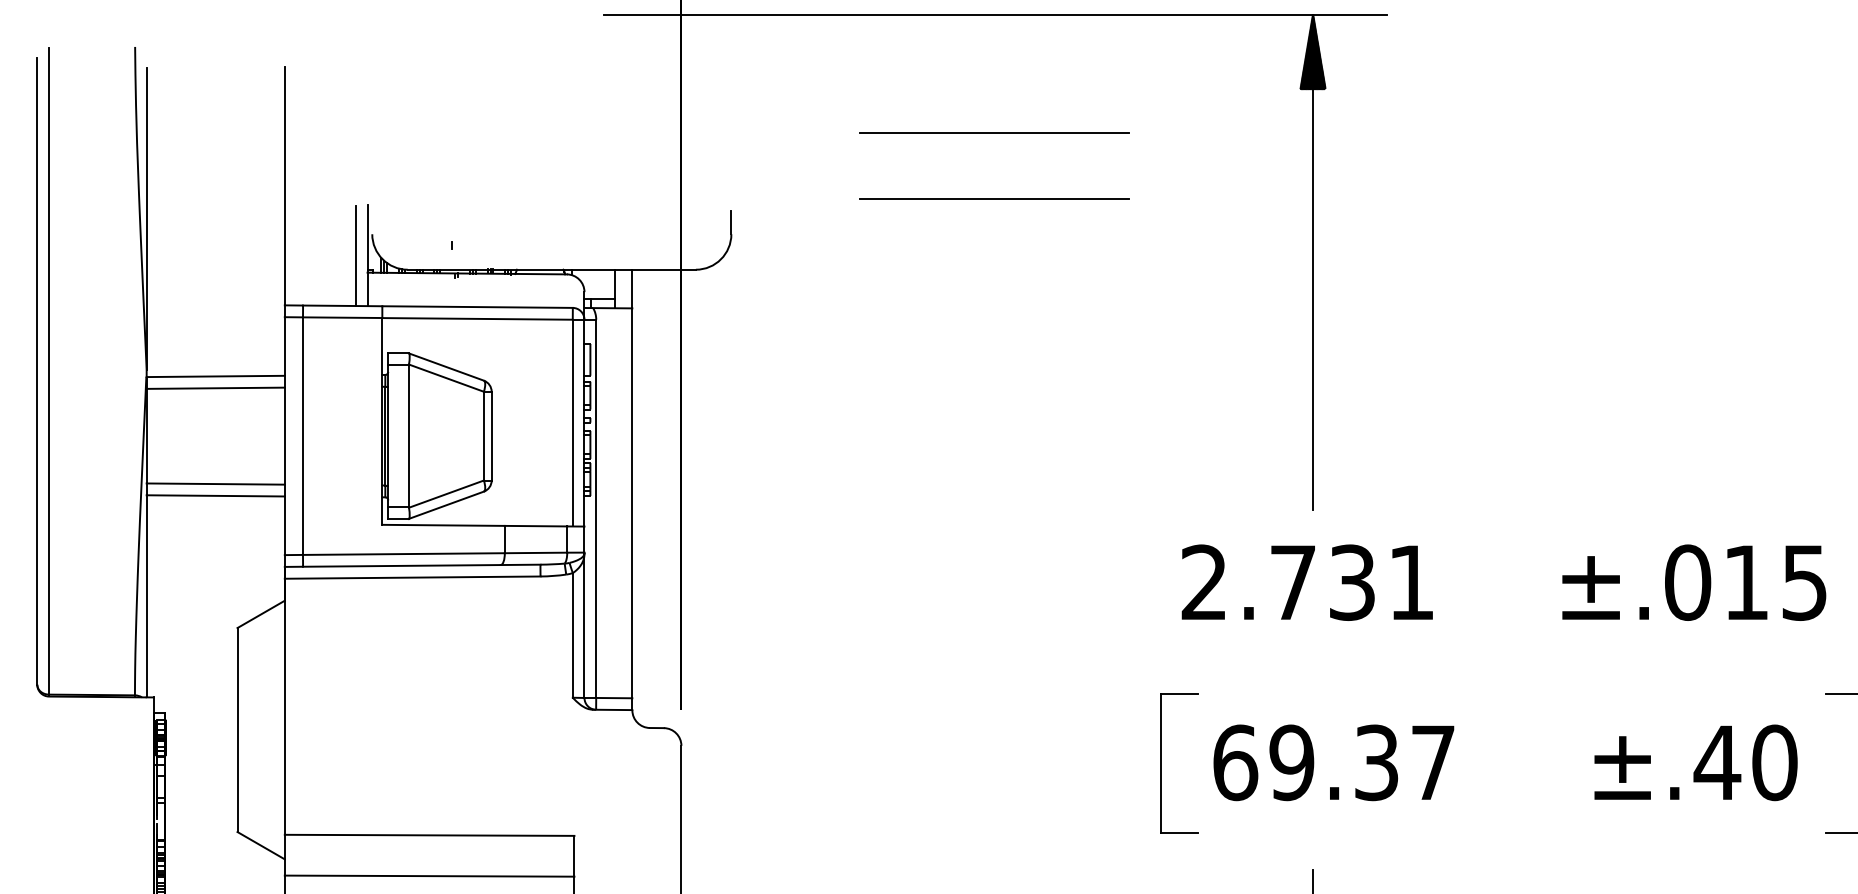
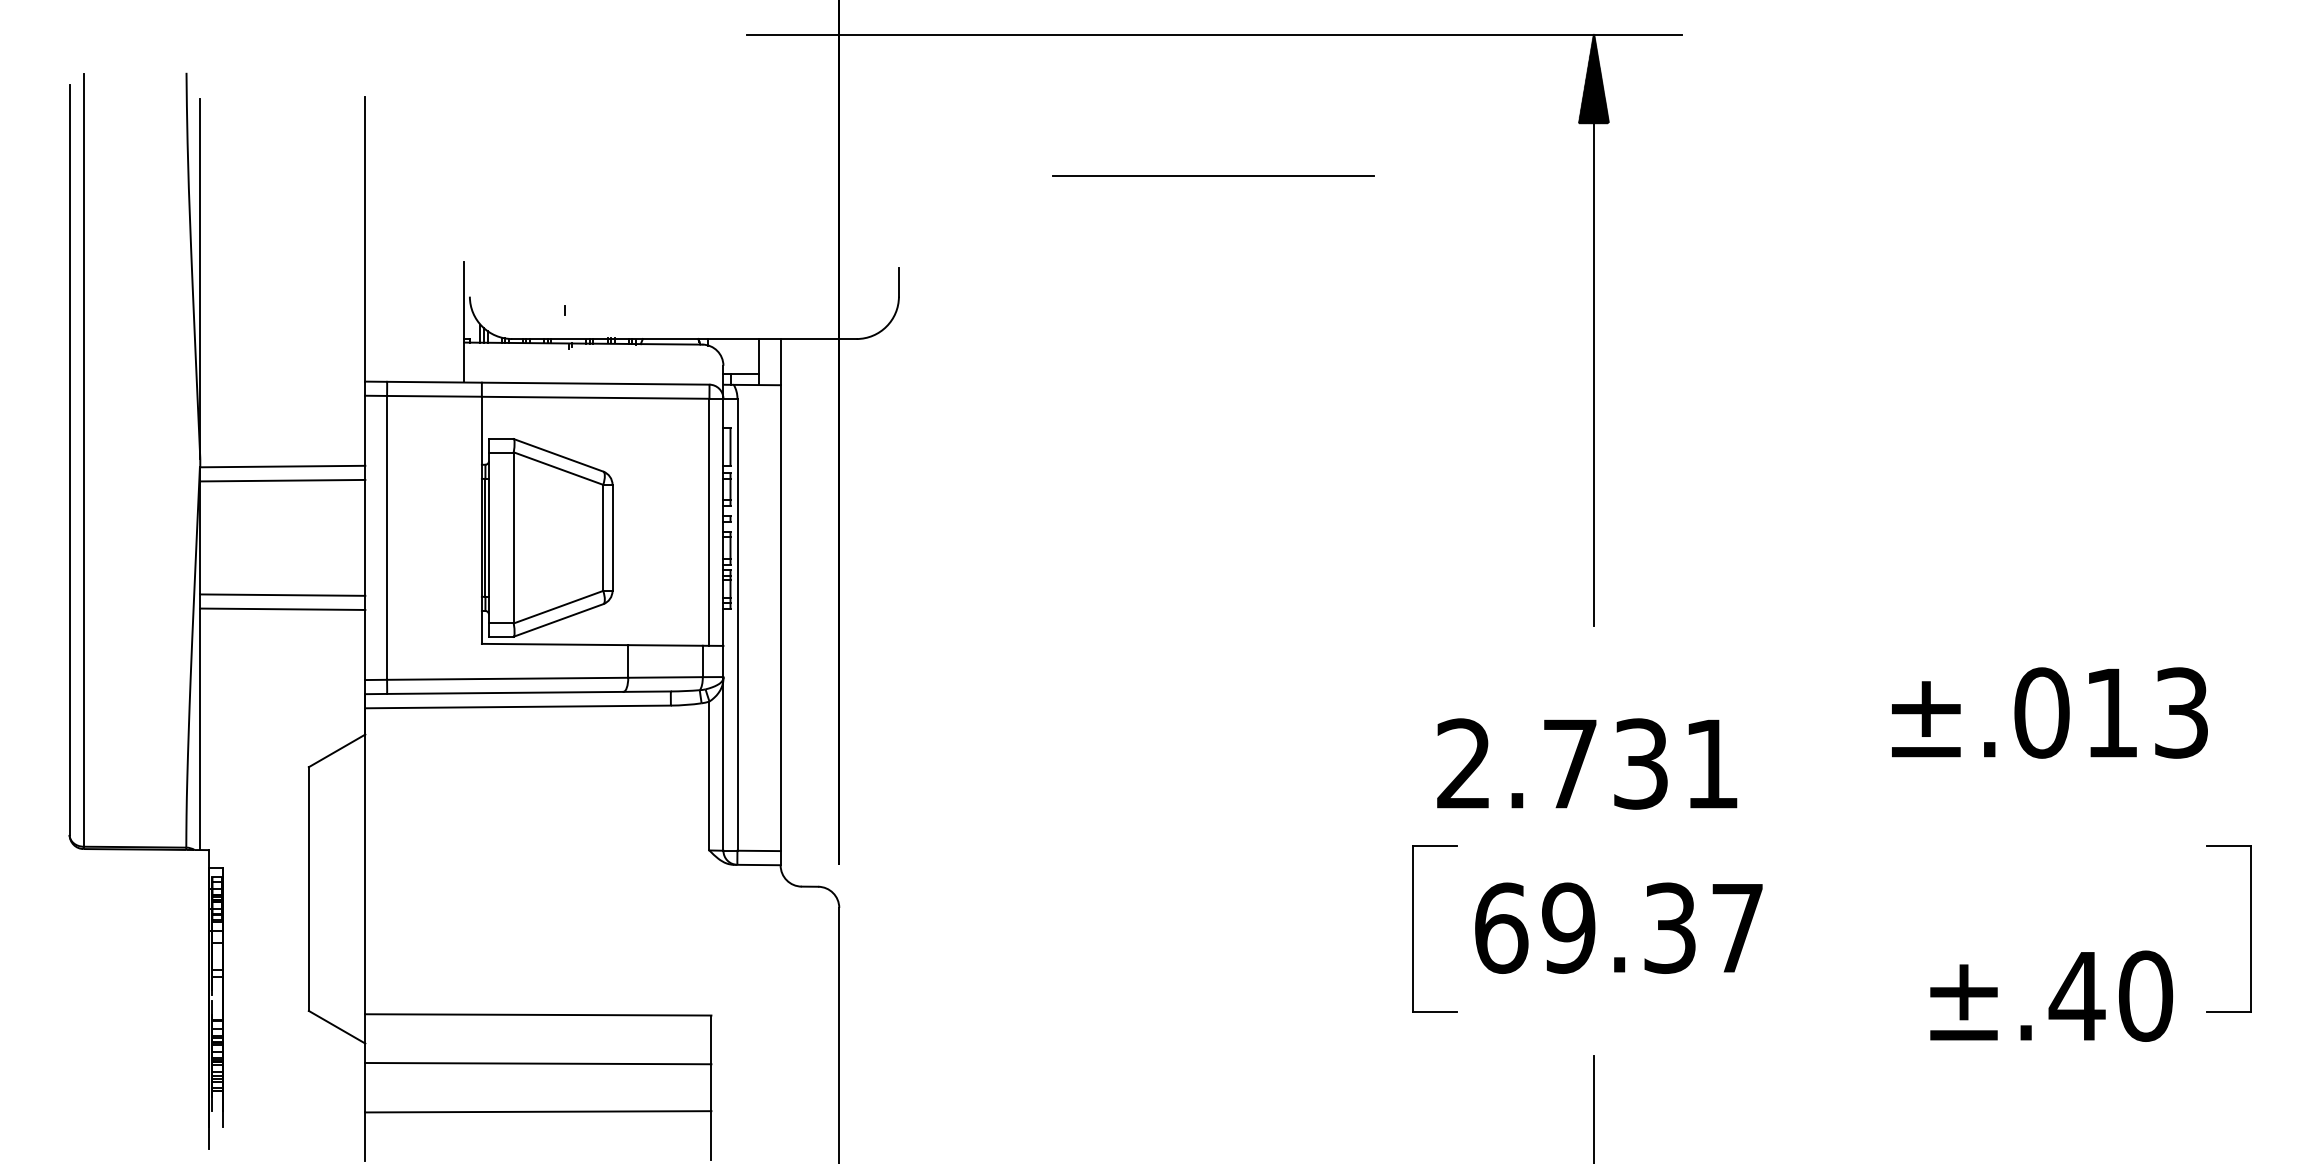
line: (993, 198) -> (1212, 254), removed
line: (356, 255) -> (450, 322), removed
text: (1307, 582) -> (1587, 763), moved
text: (1804, 582) -> (2181, 712), ±.015 -> ±.013
text: (1695, 762) -> (2051, 995), moved

